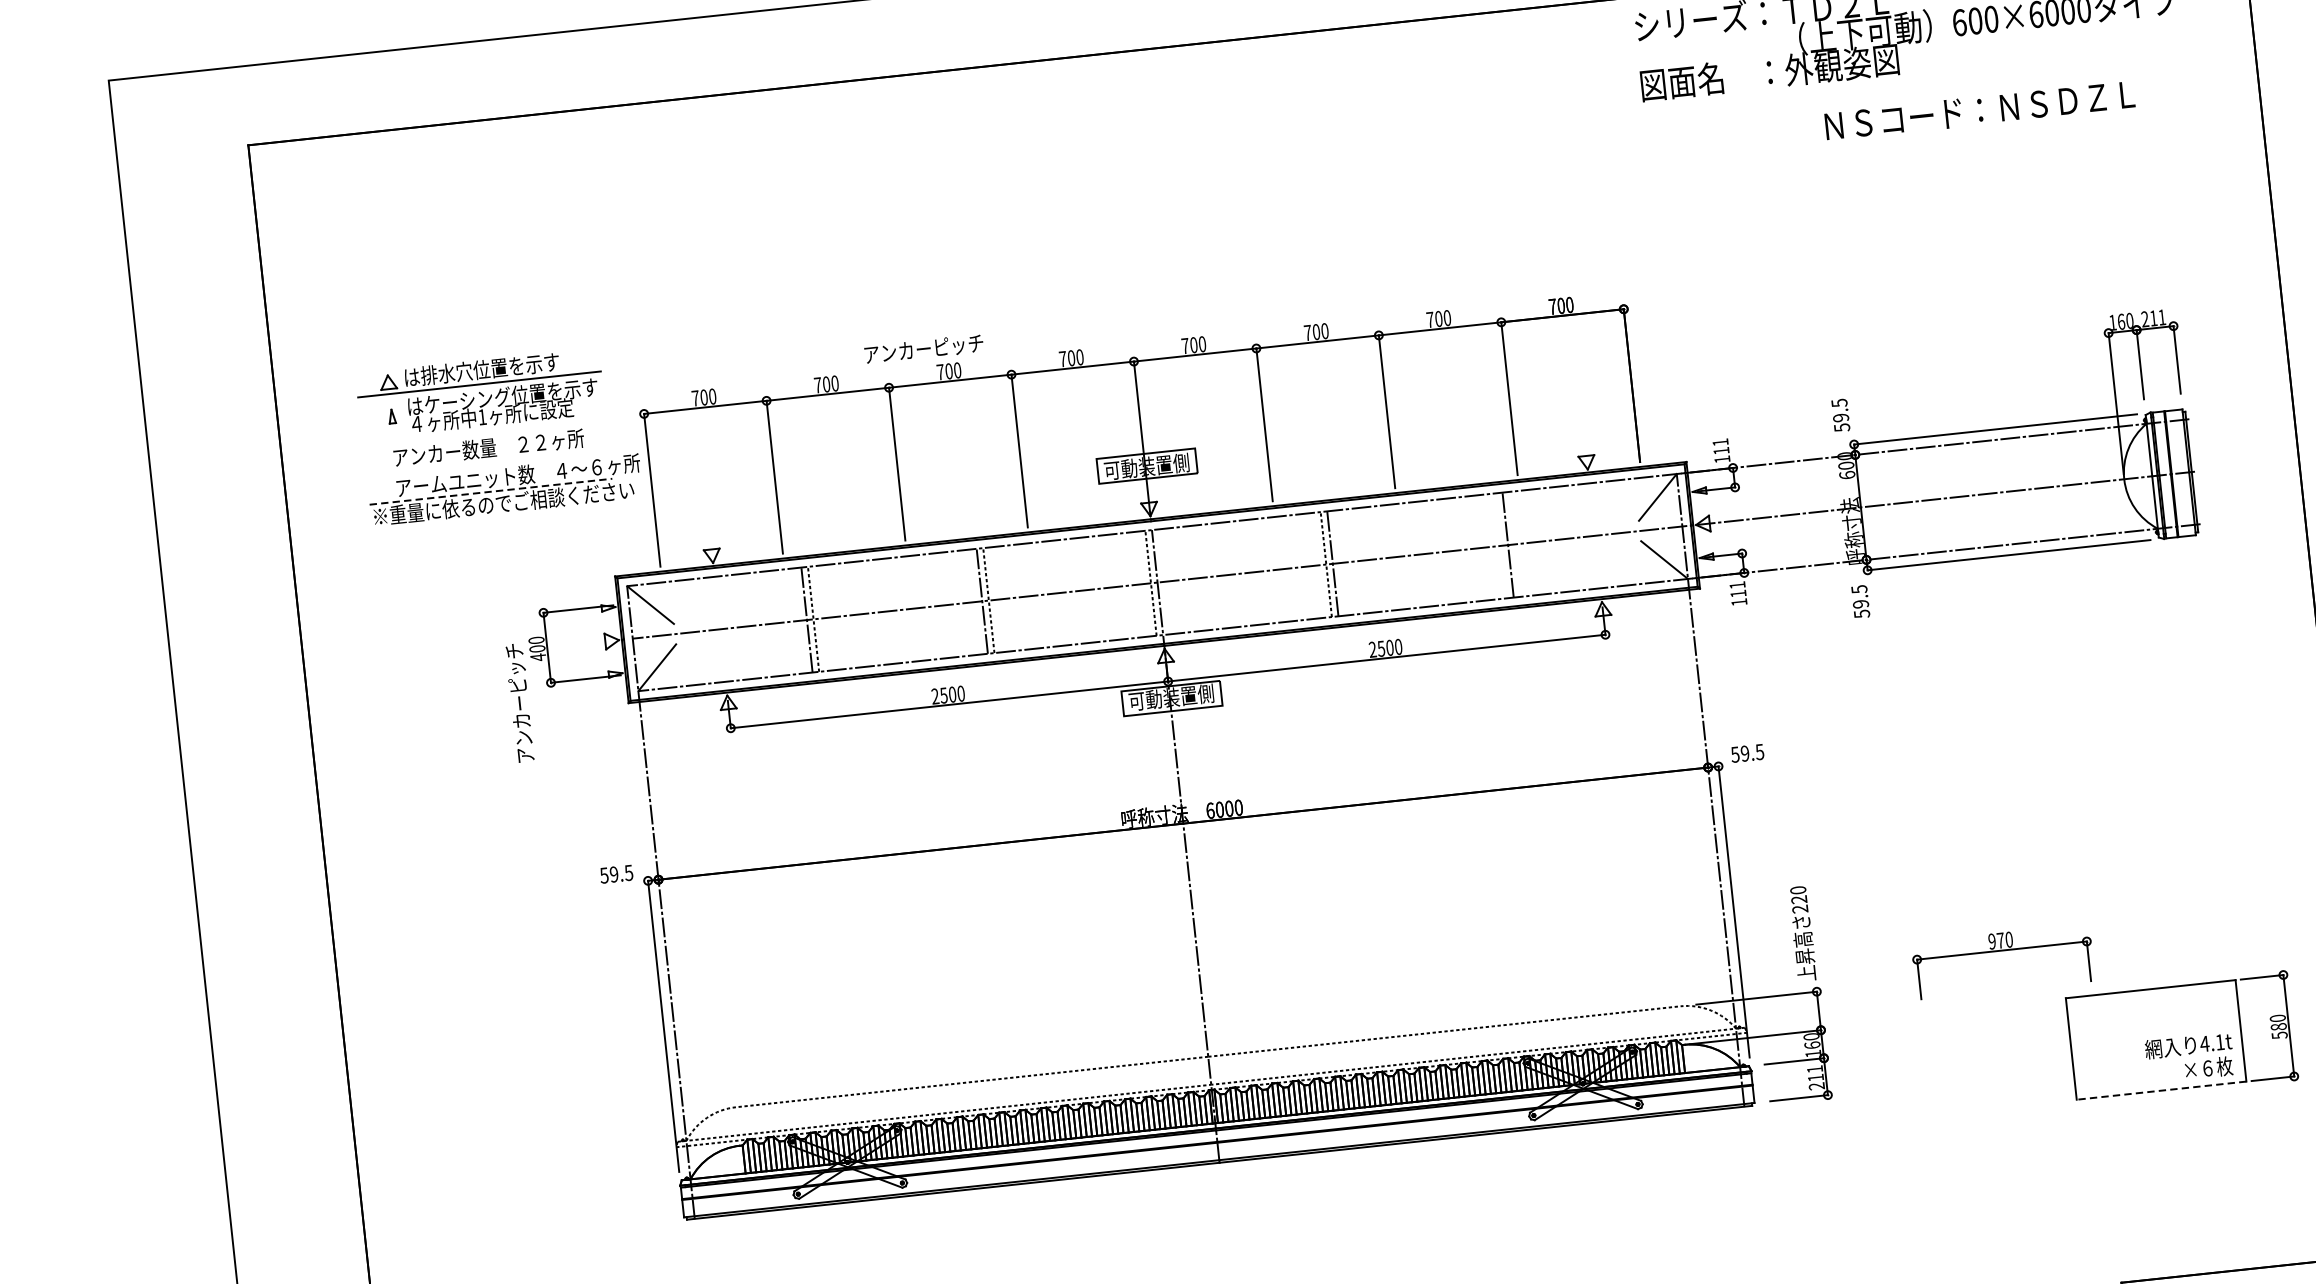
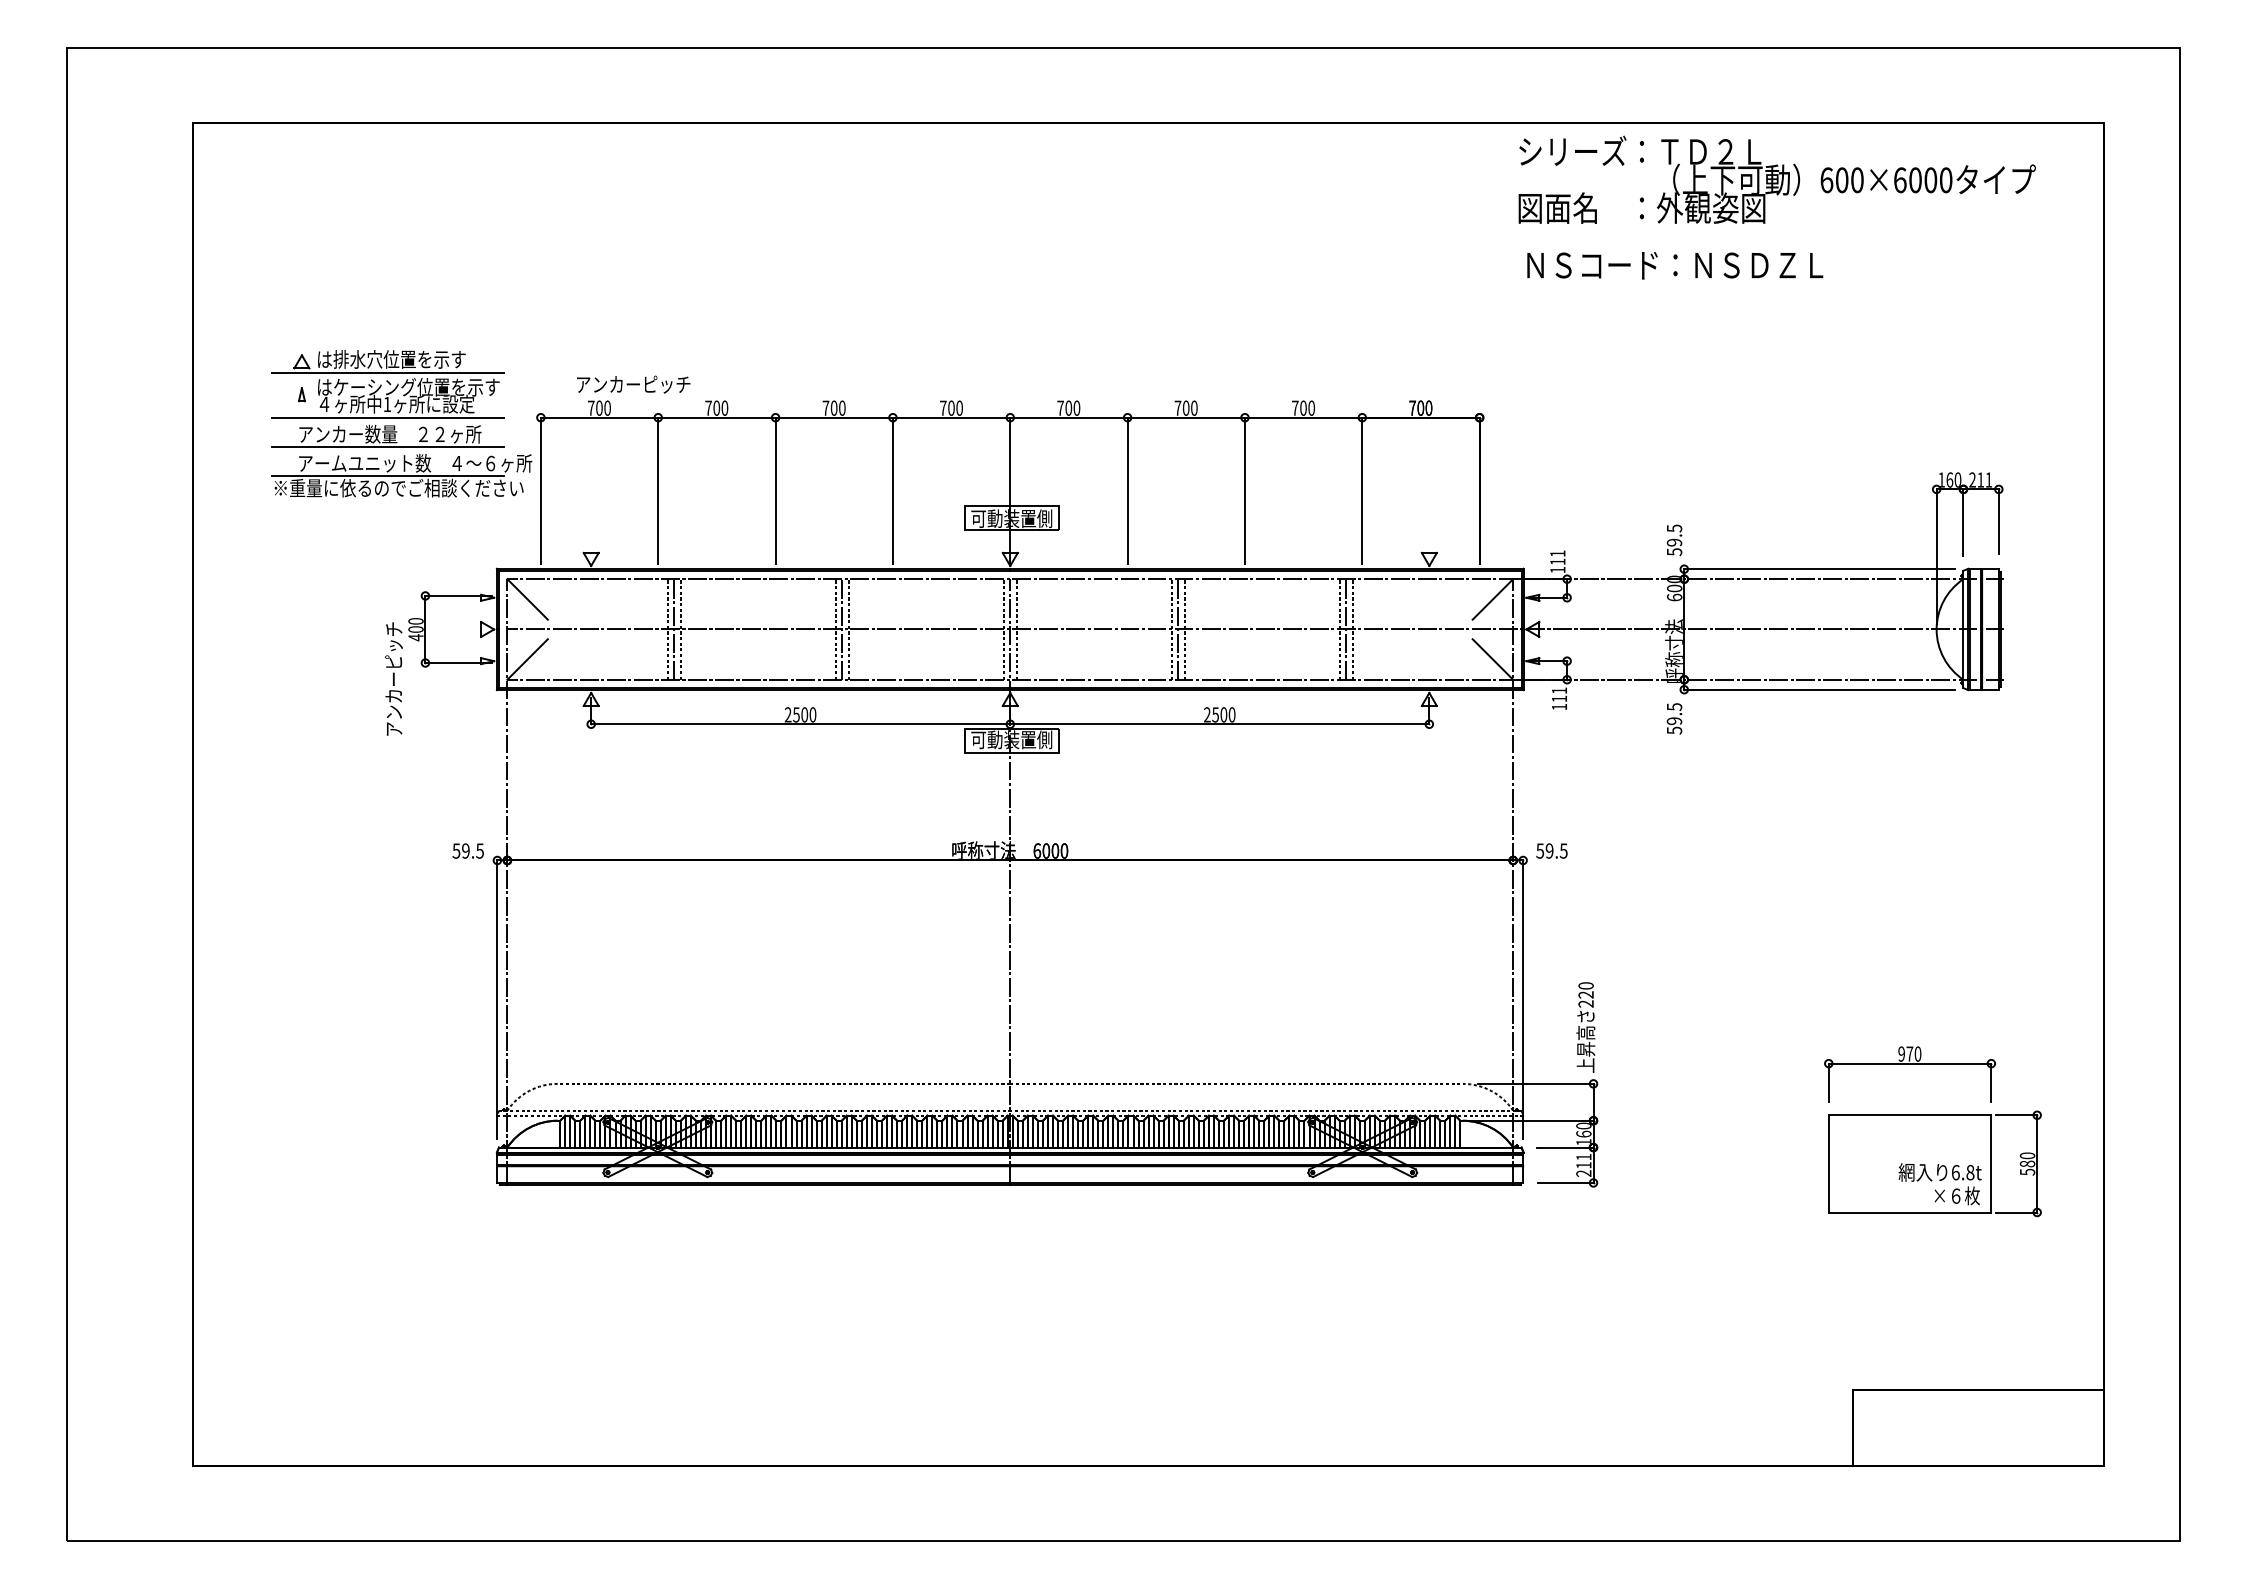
text: (1980, 110) -> (1675, 265), moved
text: (923, 348) -> (633, 384), moved
line: (484, 430) -> (387, 417), added
line: (487, 461) -> (387, 446), added
line: (491, 491) -> (388, 475), dashed -> solid
line: (1514, 544) -> (1352, 629), added
line: (1501, 545) -> (1339, 629), added
line: (1339, 563) -> (1184, 629), added
line: (1164, 581) -> (1016, 629), added
line: (976, 601) -> (836, 629), added
line: (800, 620) -> (668, 629), added
part: (2001, 951) -> (1909, 1064), moved
text: (2211, 1043) -> (1962, 1172), 4.1t -> 6.8t
line: (2160, 1090) -> (1909, 1212), dashed -> solid

